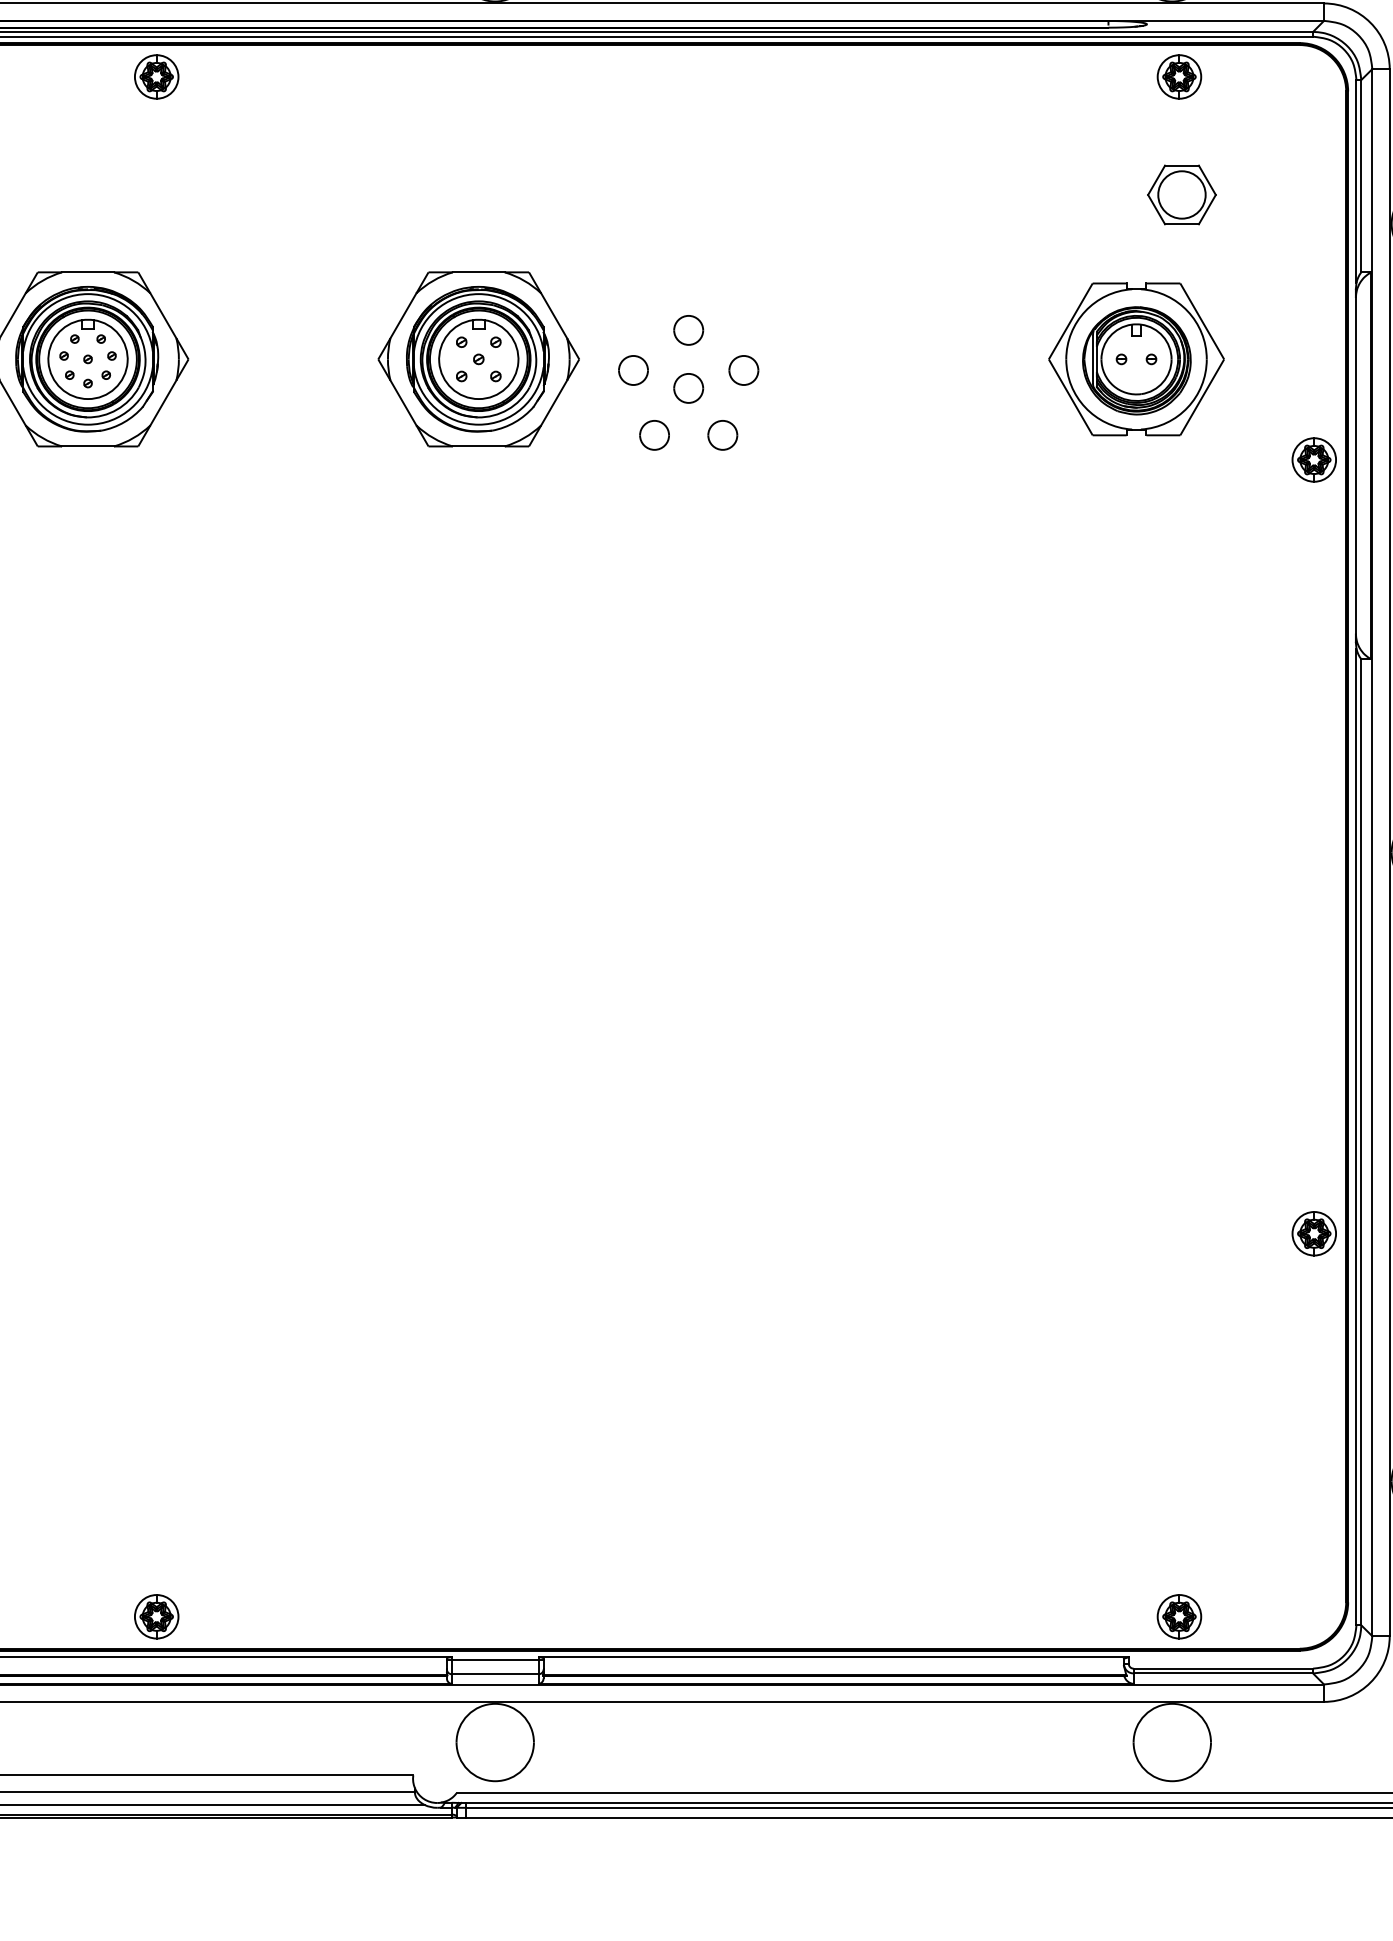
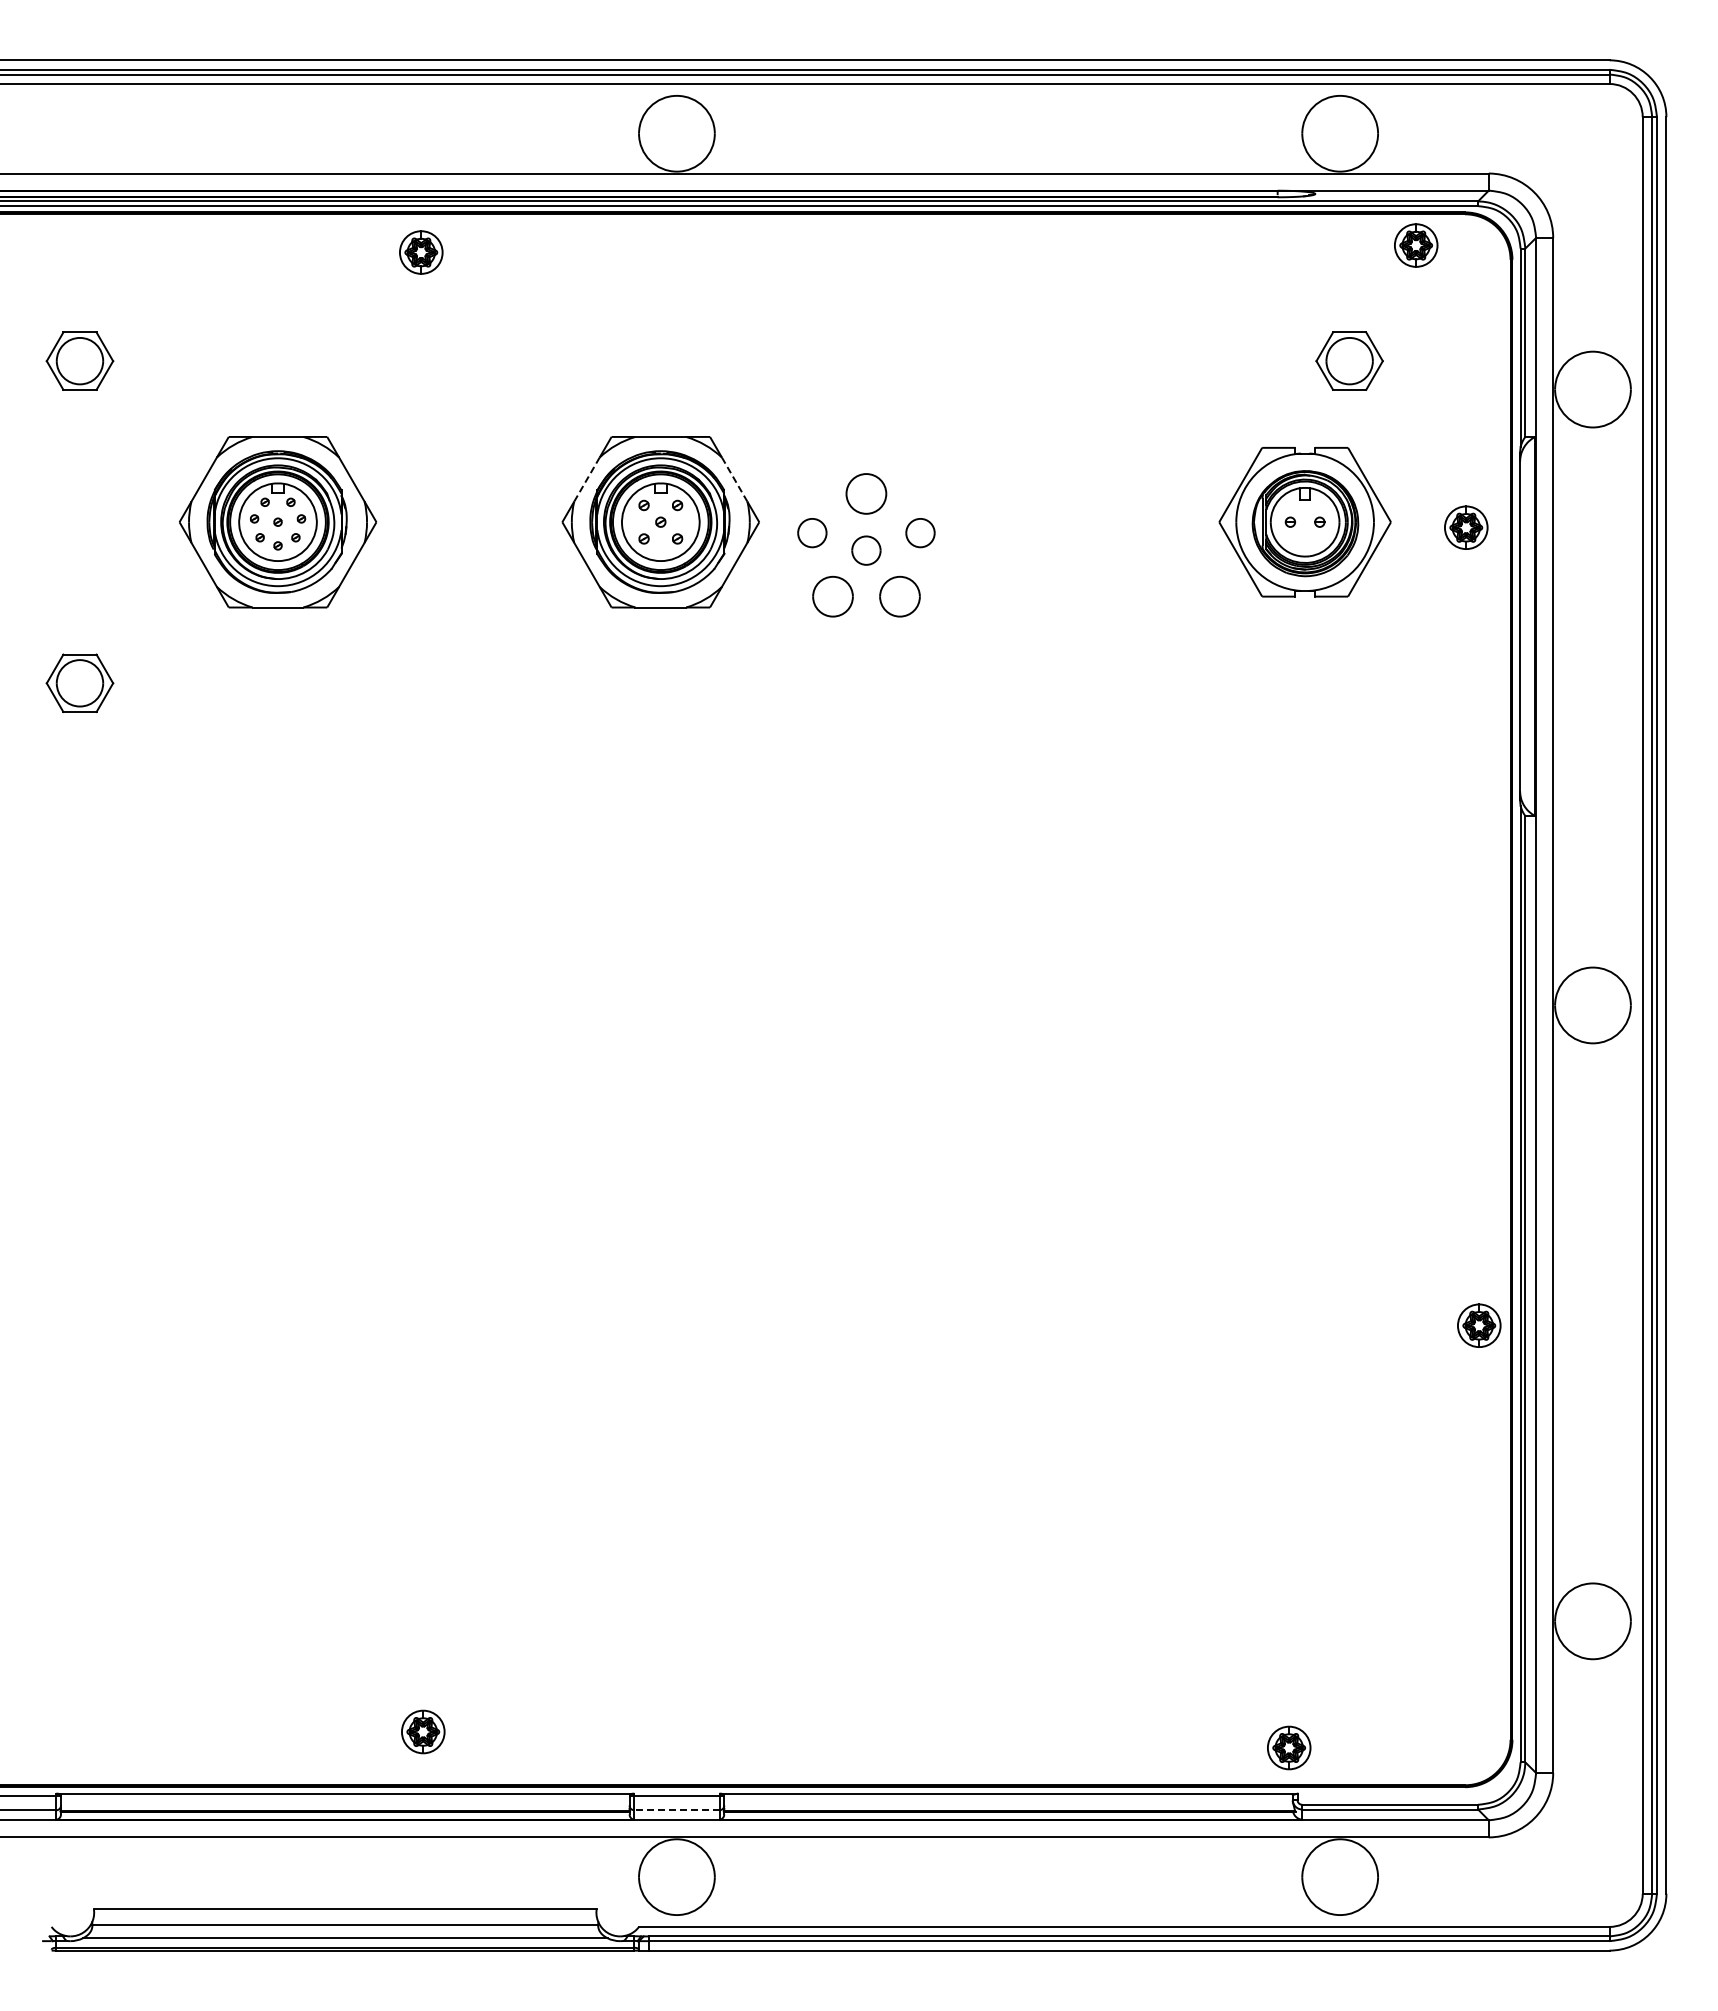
part: (156, 76) -> (421, 252), moved
part: (1179, 76) -> (1416, 245), moved
line: (403, 315) -> (587, 479), solid -> dashed
line: (554, 316) -> (734, 480), solid -> dashed
part: (688, 330) -> (866, 493), size x1.4
part: (654, 435) -> (832, 596), size x1.4
part: (722, 435) -> (899, 596), size x1.4
part: (1314, 459) -> (1466, 527), moved
part: (1314, 1233) -> (1479, 1325), moved
part: (156, 1616) -> (423, 1731), moved
part: (1179, 1616) -> (1289, 1747), moved
line: (494, 1674) -> (676, 1810), solid -> dashed

